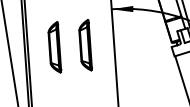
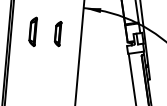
part: (84, 45) -> (57, 33), size x0.6
part: (53, 47) -> (32, 31), size x0.7

